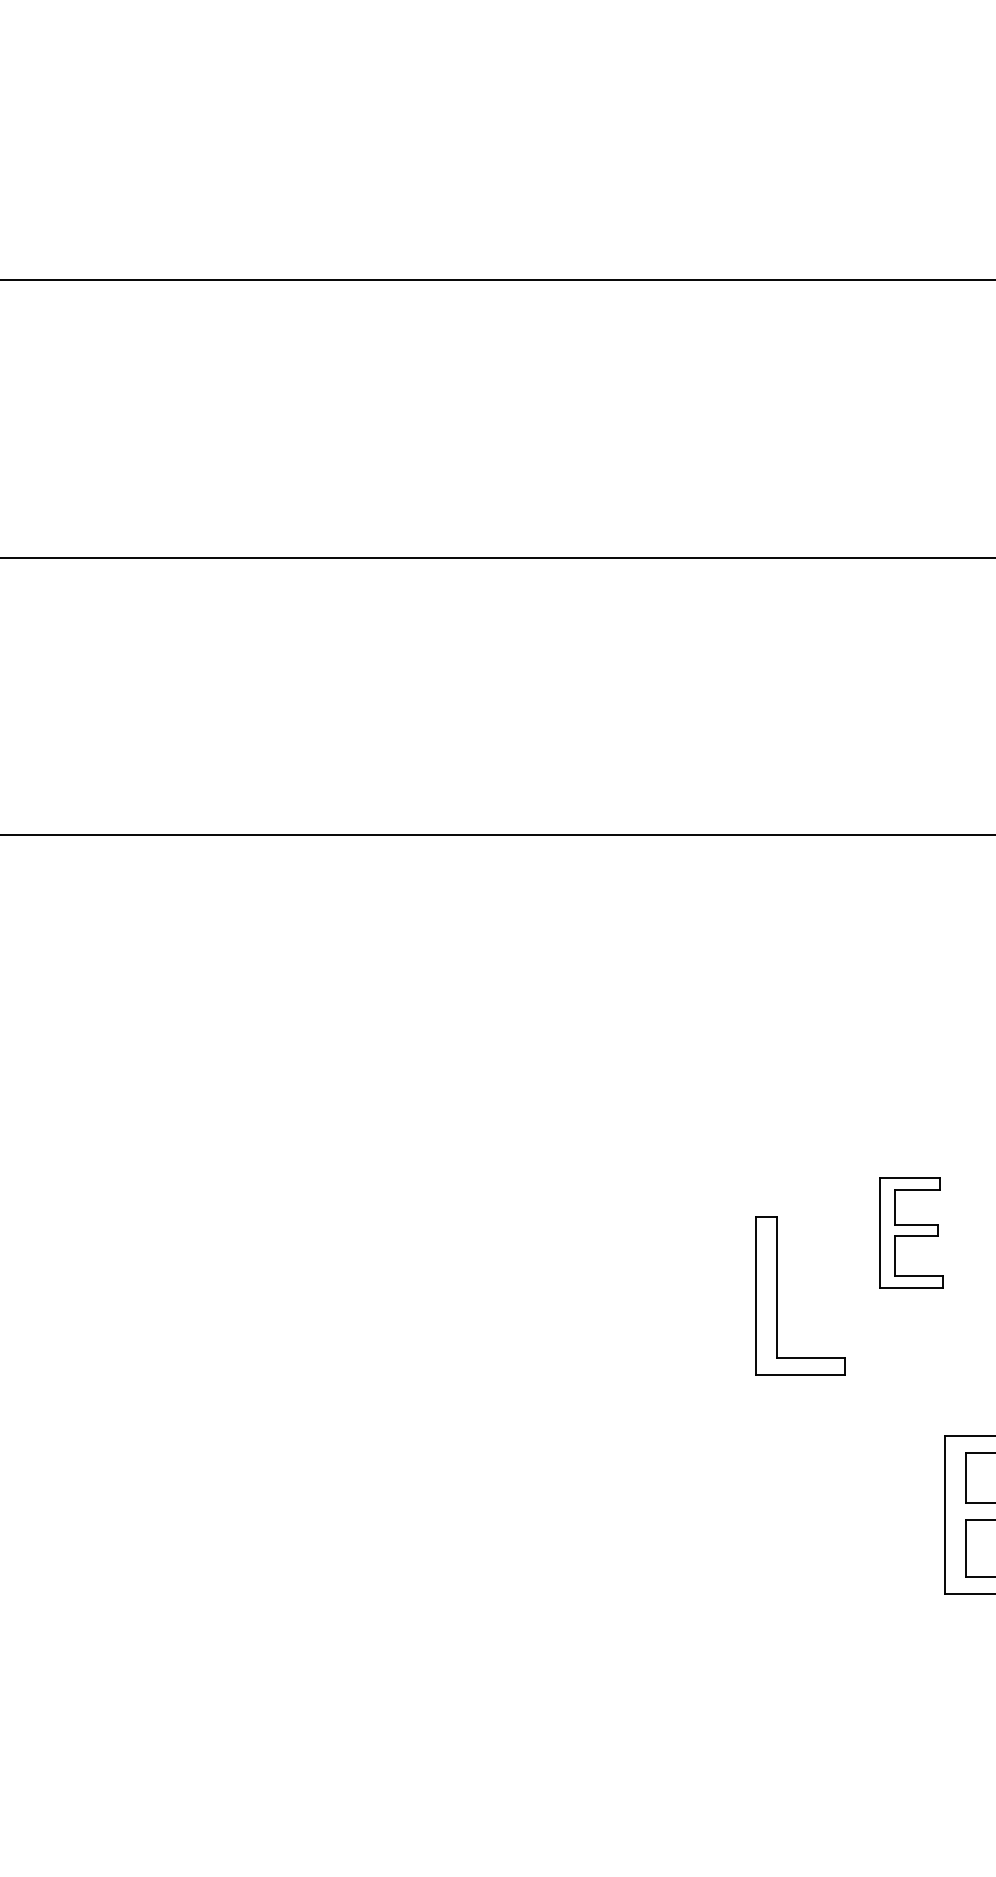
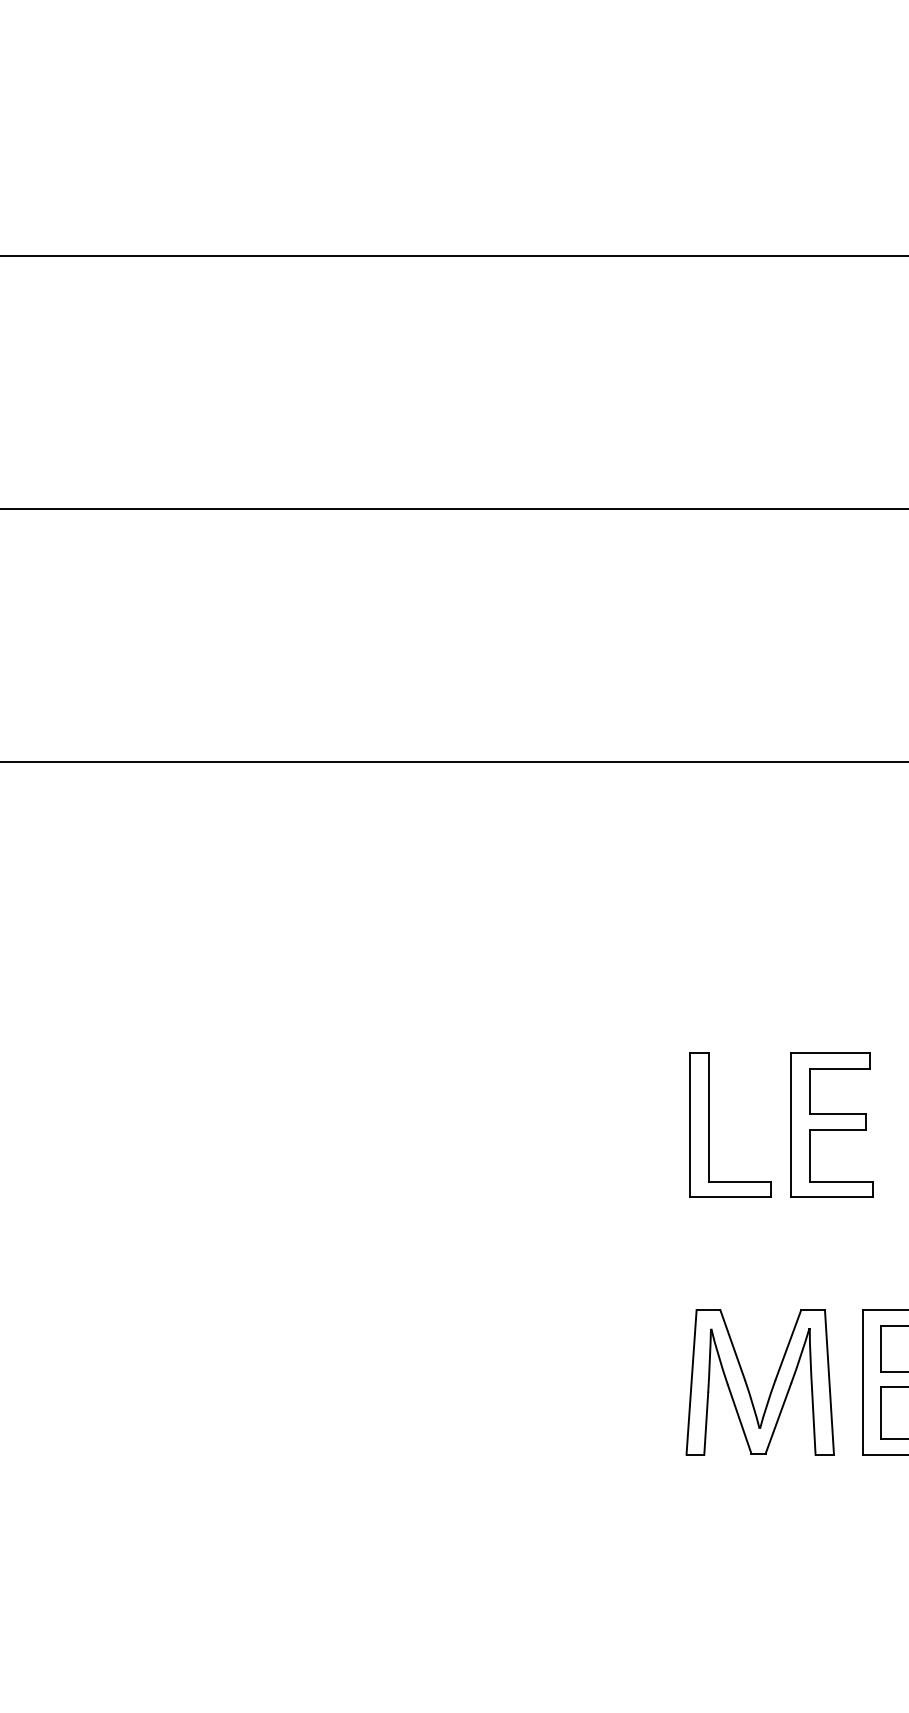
part: (911, 1232) -> (831, 1124), size x1.43
part: (777, 1295) -> (709, 1124), moved
part: (819, 1517) -> (747, 1384), added

